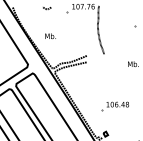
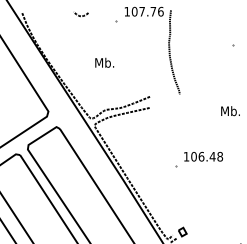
text: (50, 35) -> (104, 61), moved
part: (114, 106) -> (197, 160), moved

